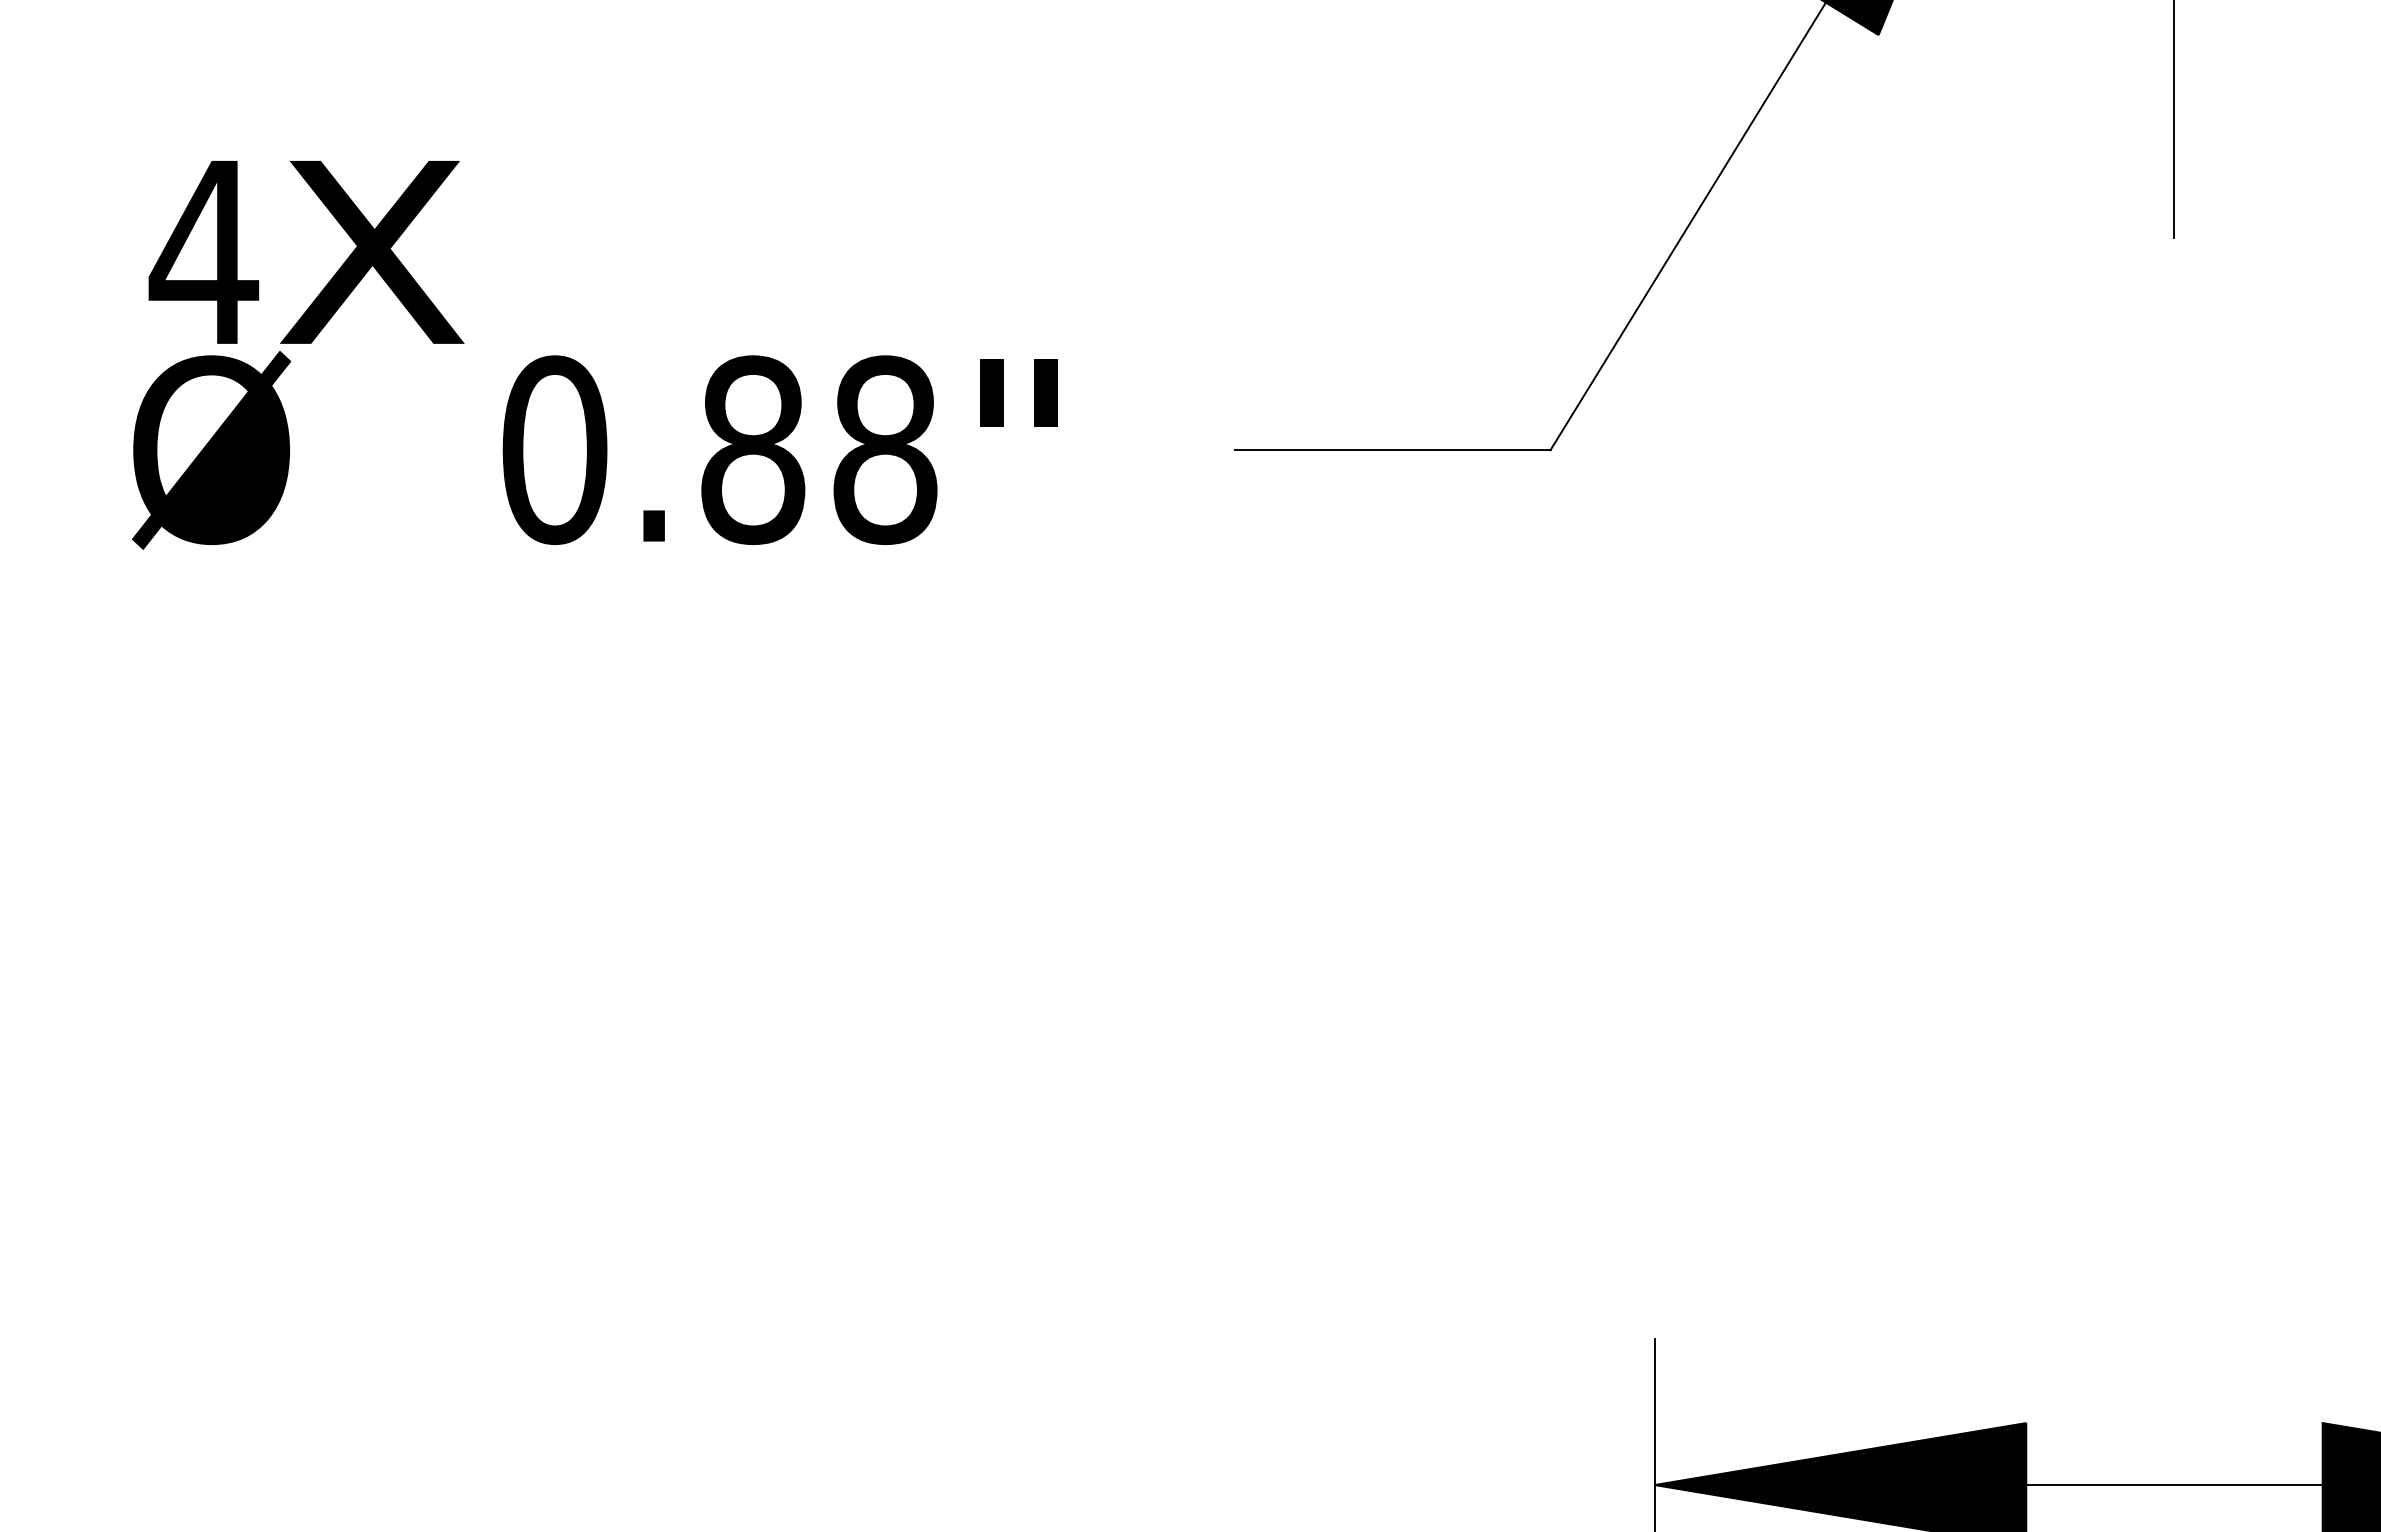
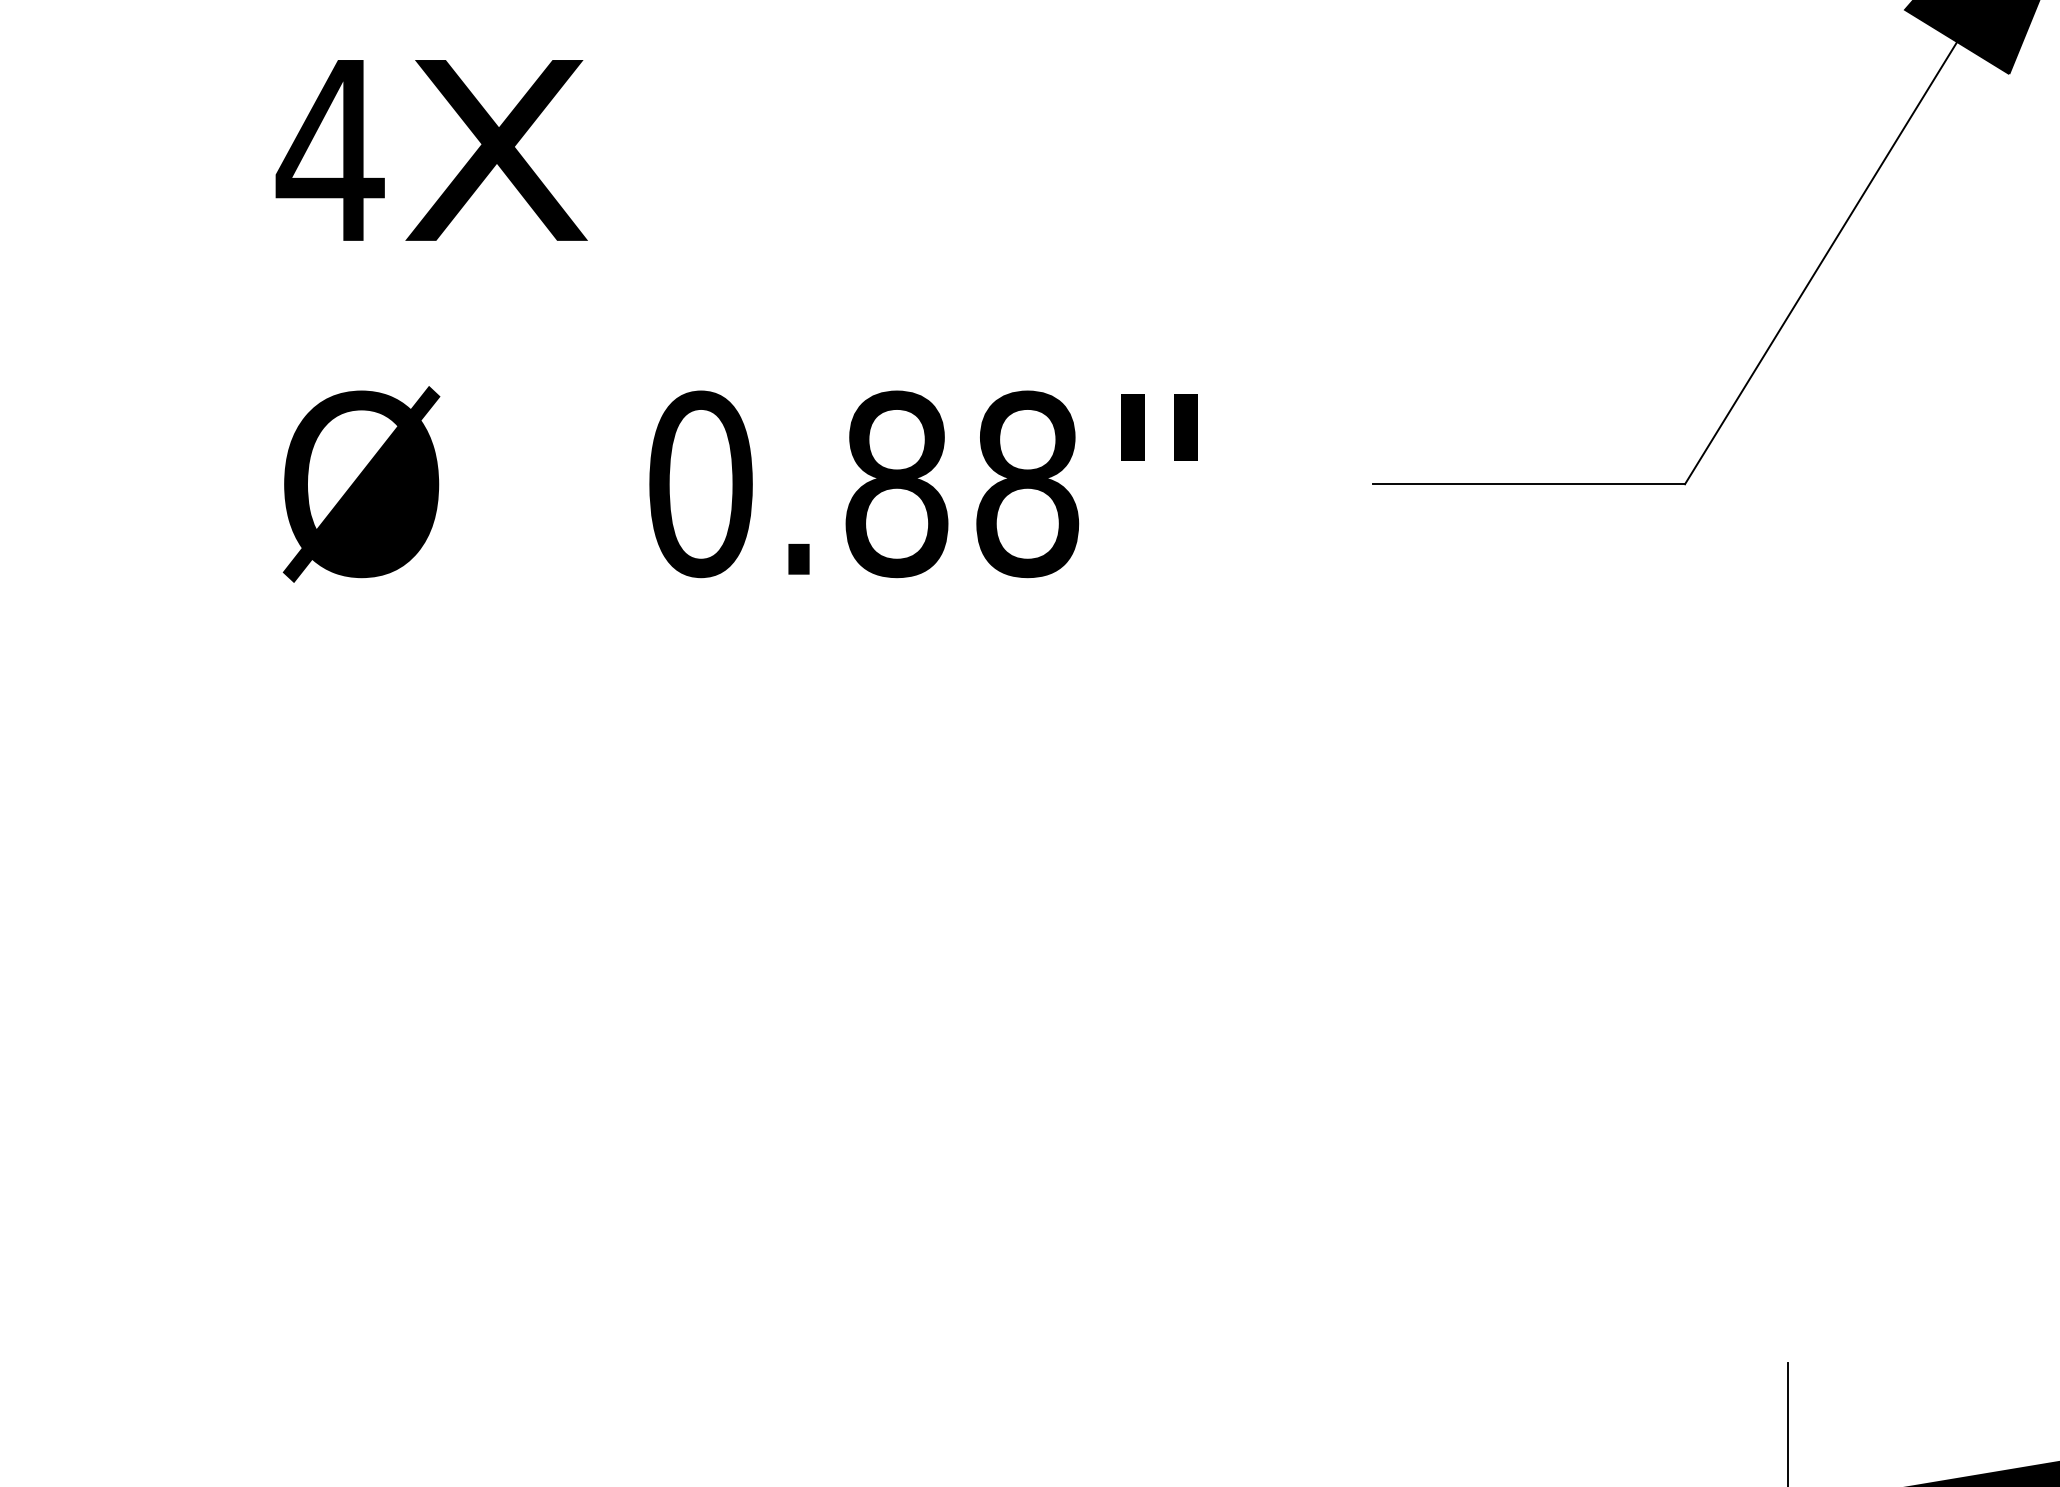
text: (306, 252) -> (431, 150), moved

